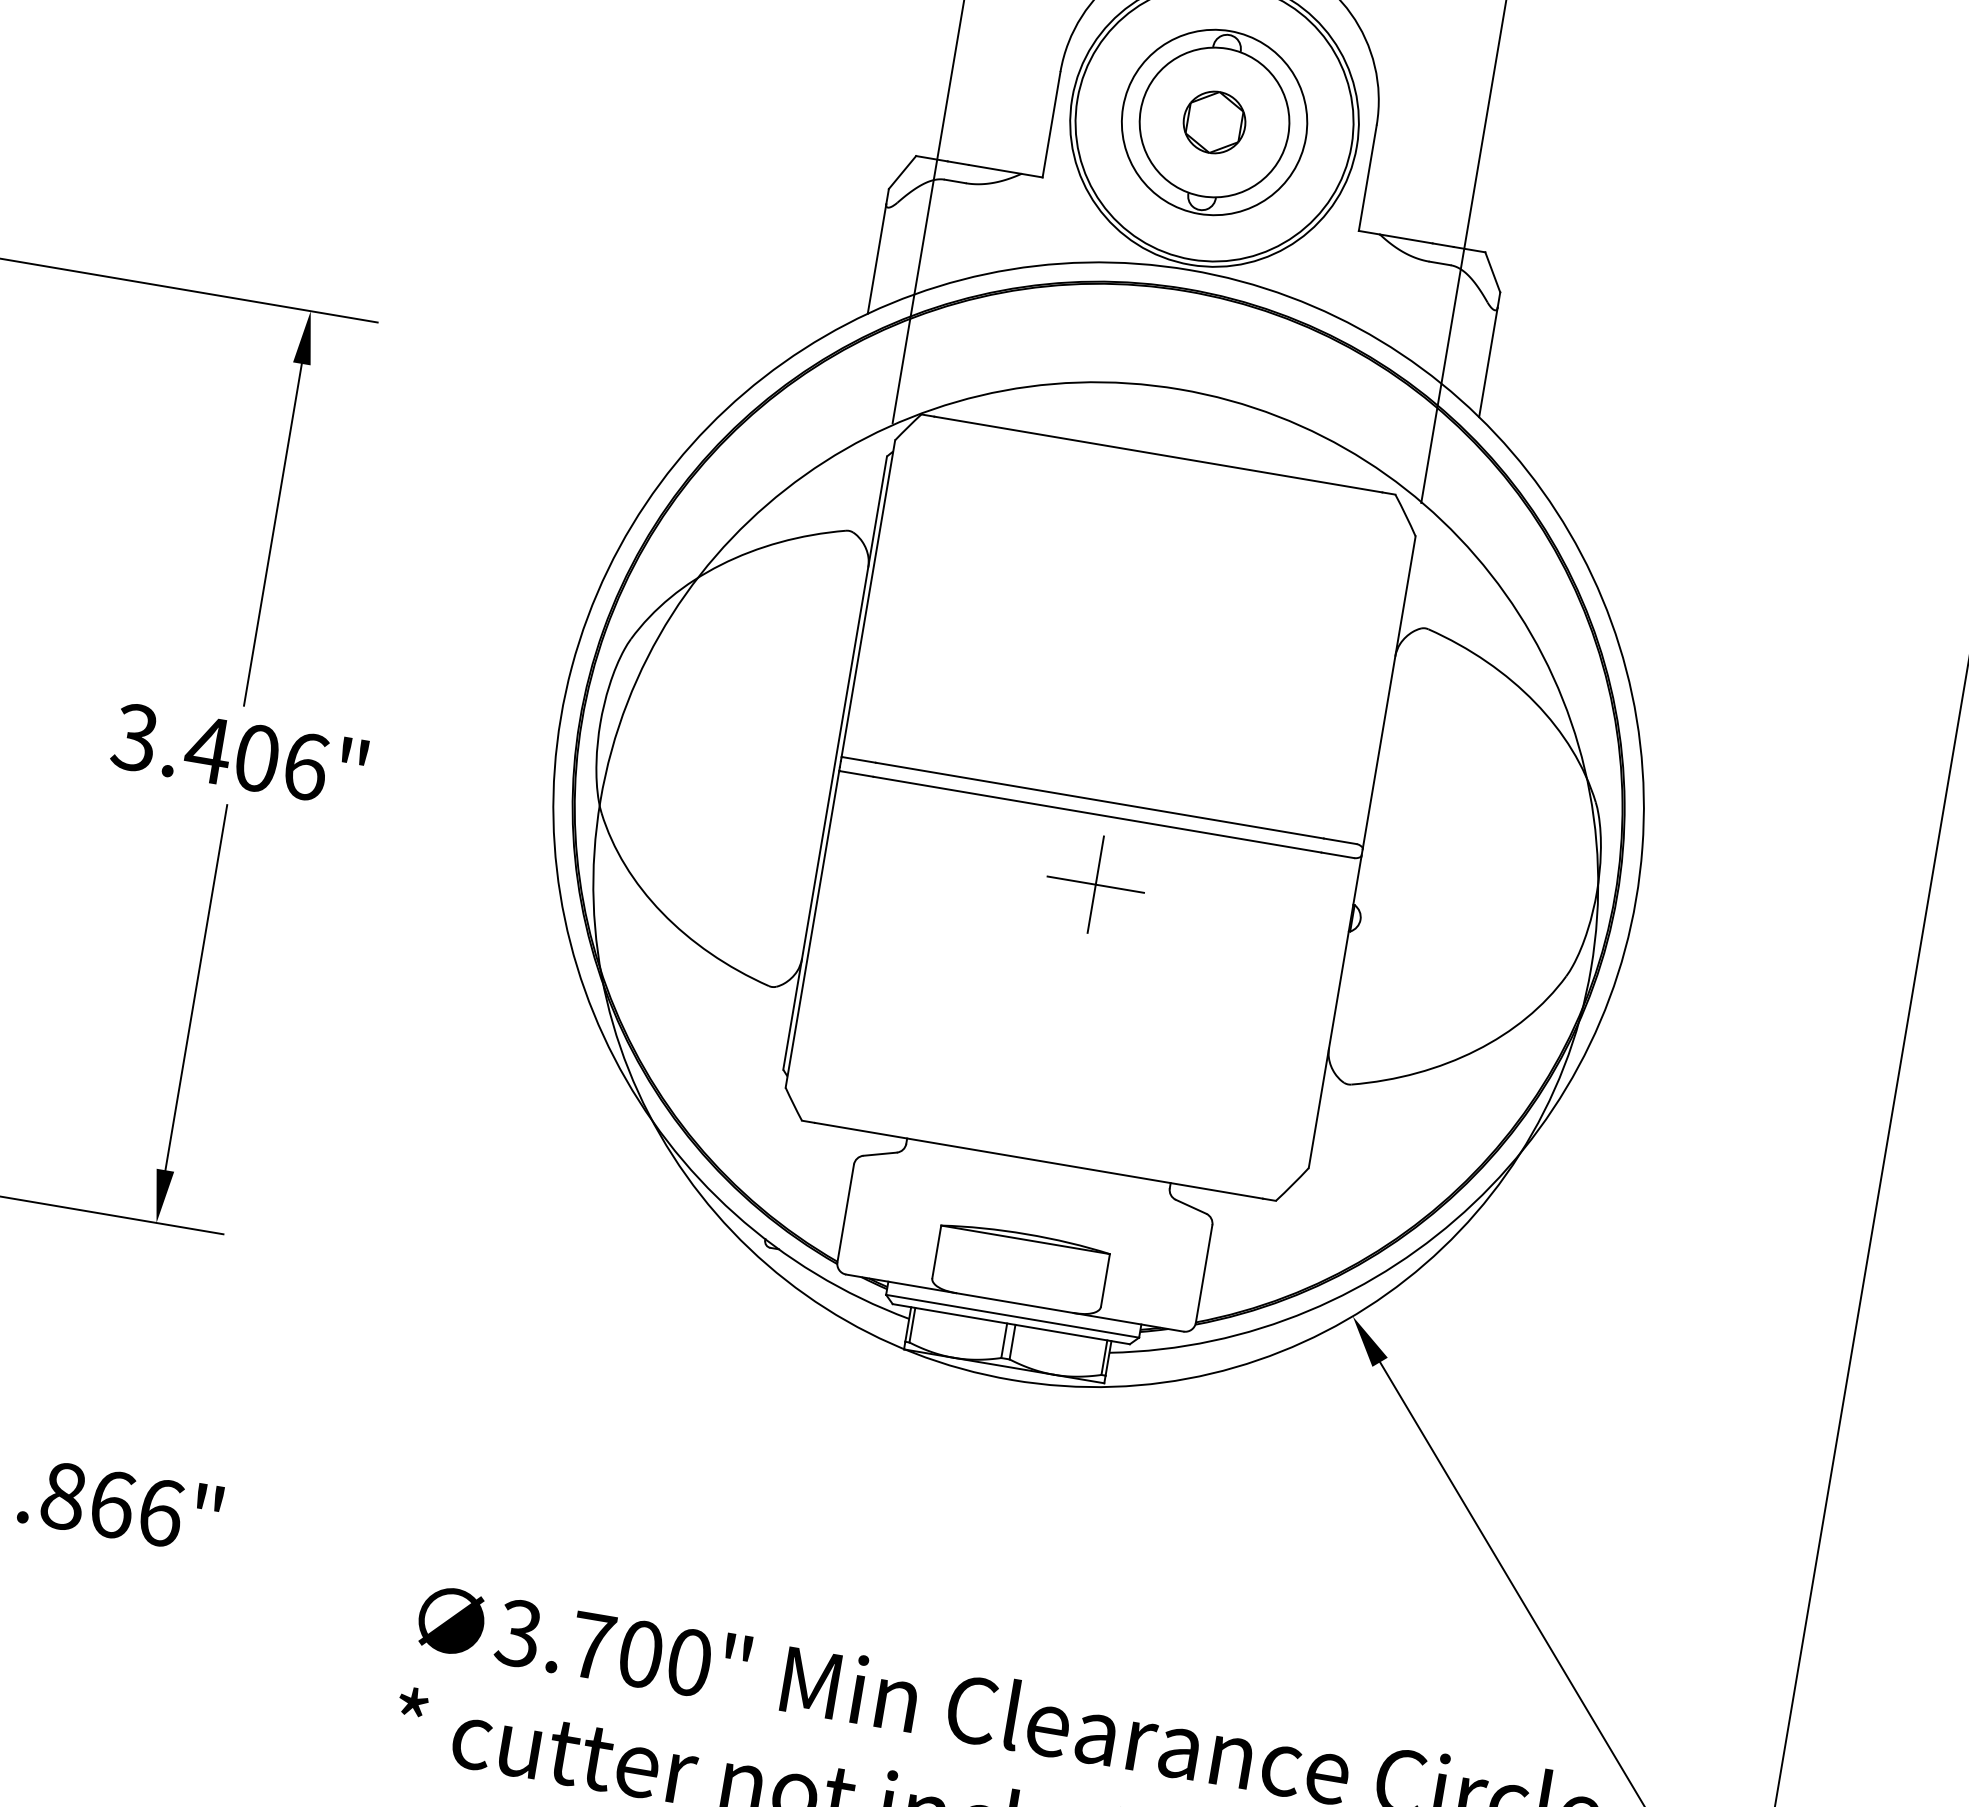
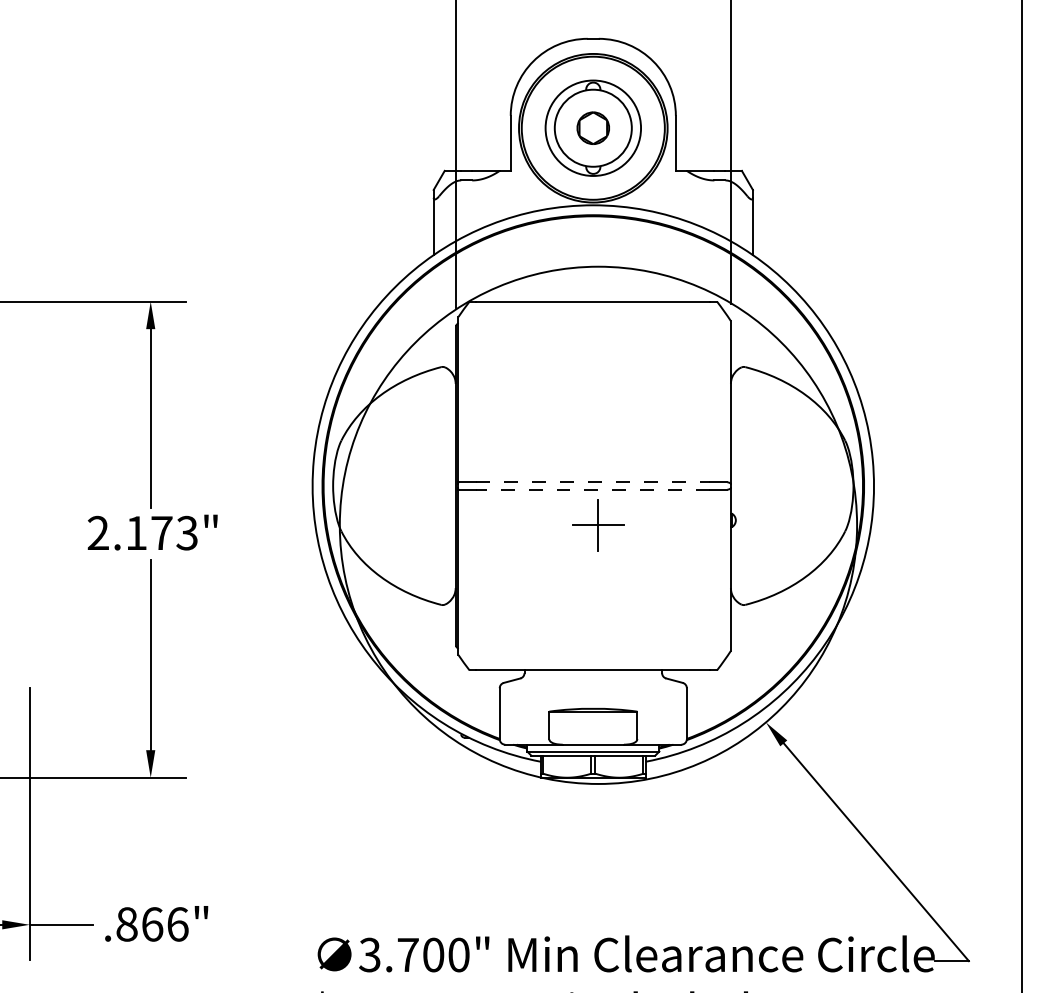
text: (220, 750) -> (142, 532), 3.406" -> 2.173"
line: (1100, 801) -> (593, 482), solid -> dashed
line: (1097, 814) -> (593, 489), solid -> dashed

